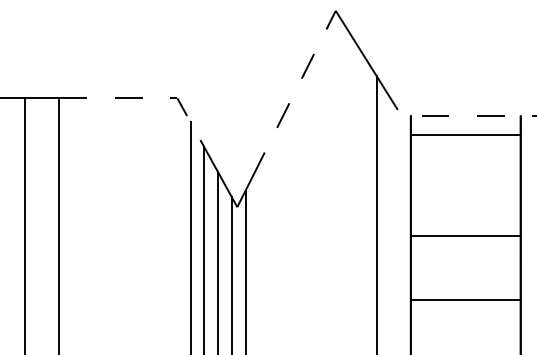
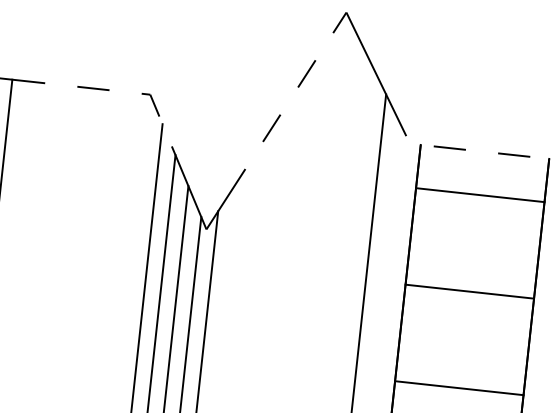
line: (465, 135) -> (479, 195), moved
line: (465, 300) -> (458, 388), moved

